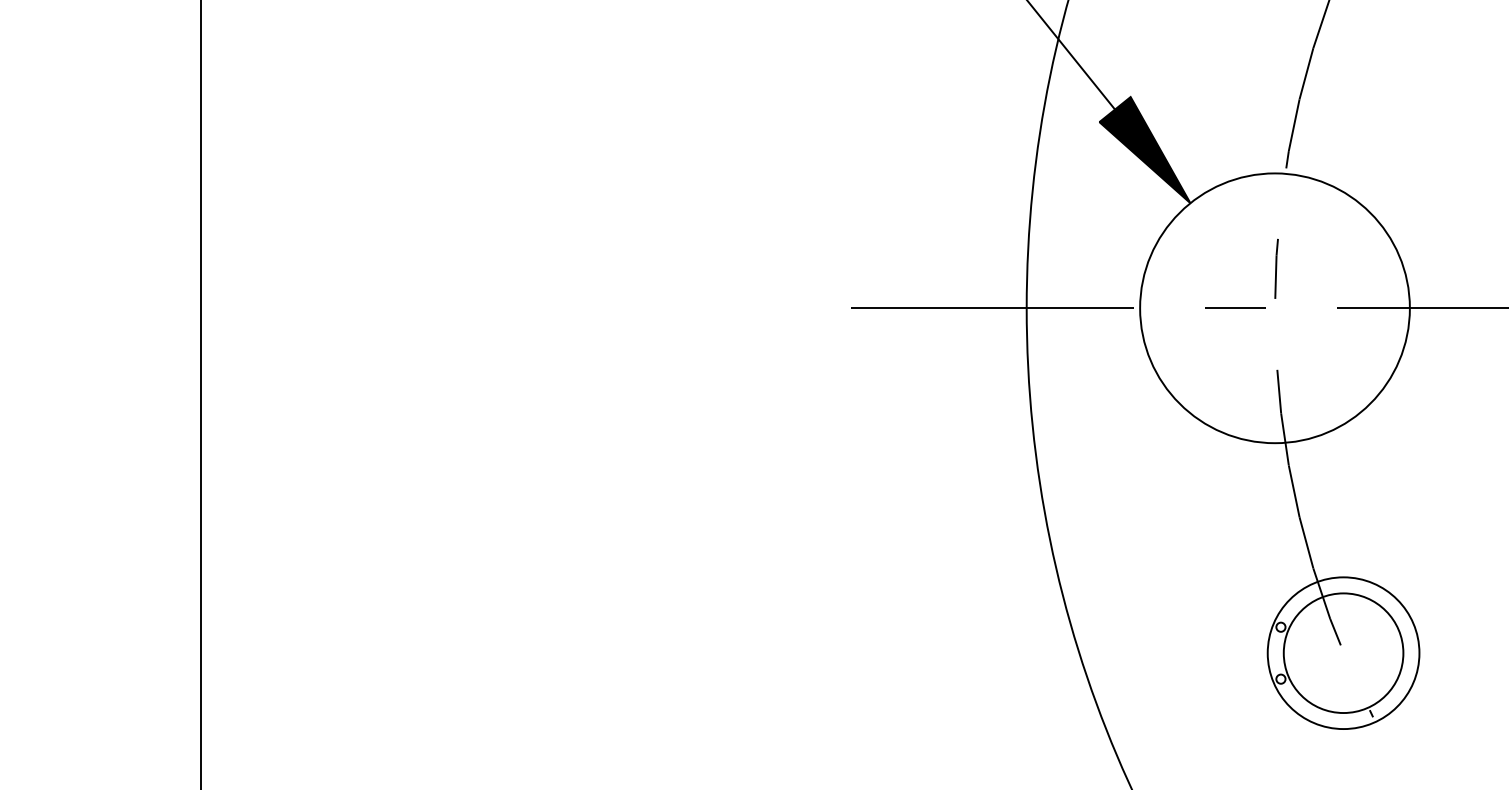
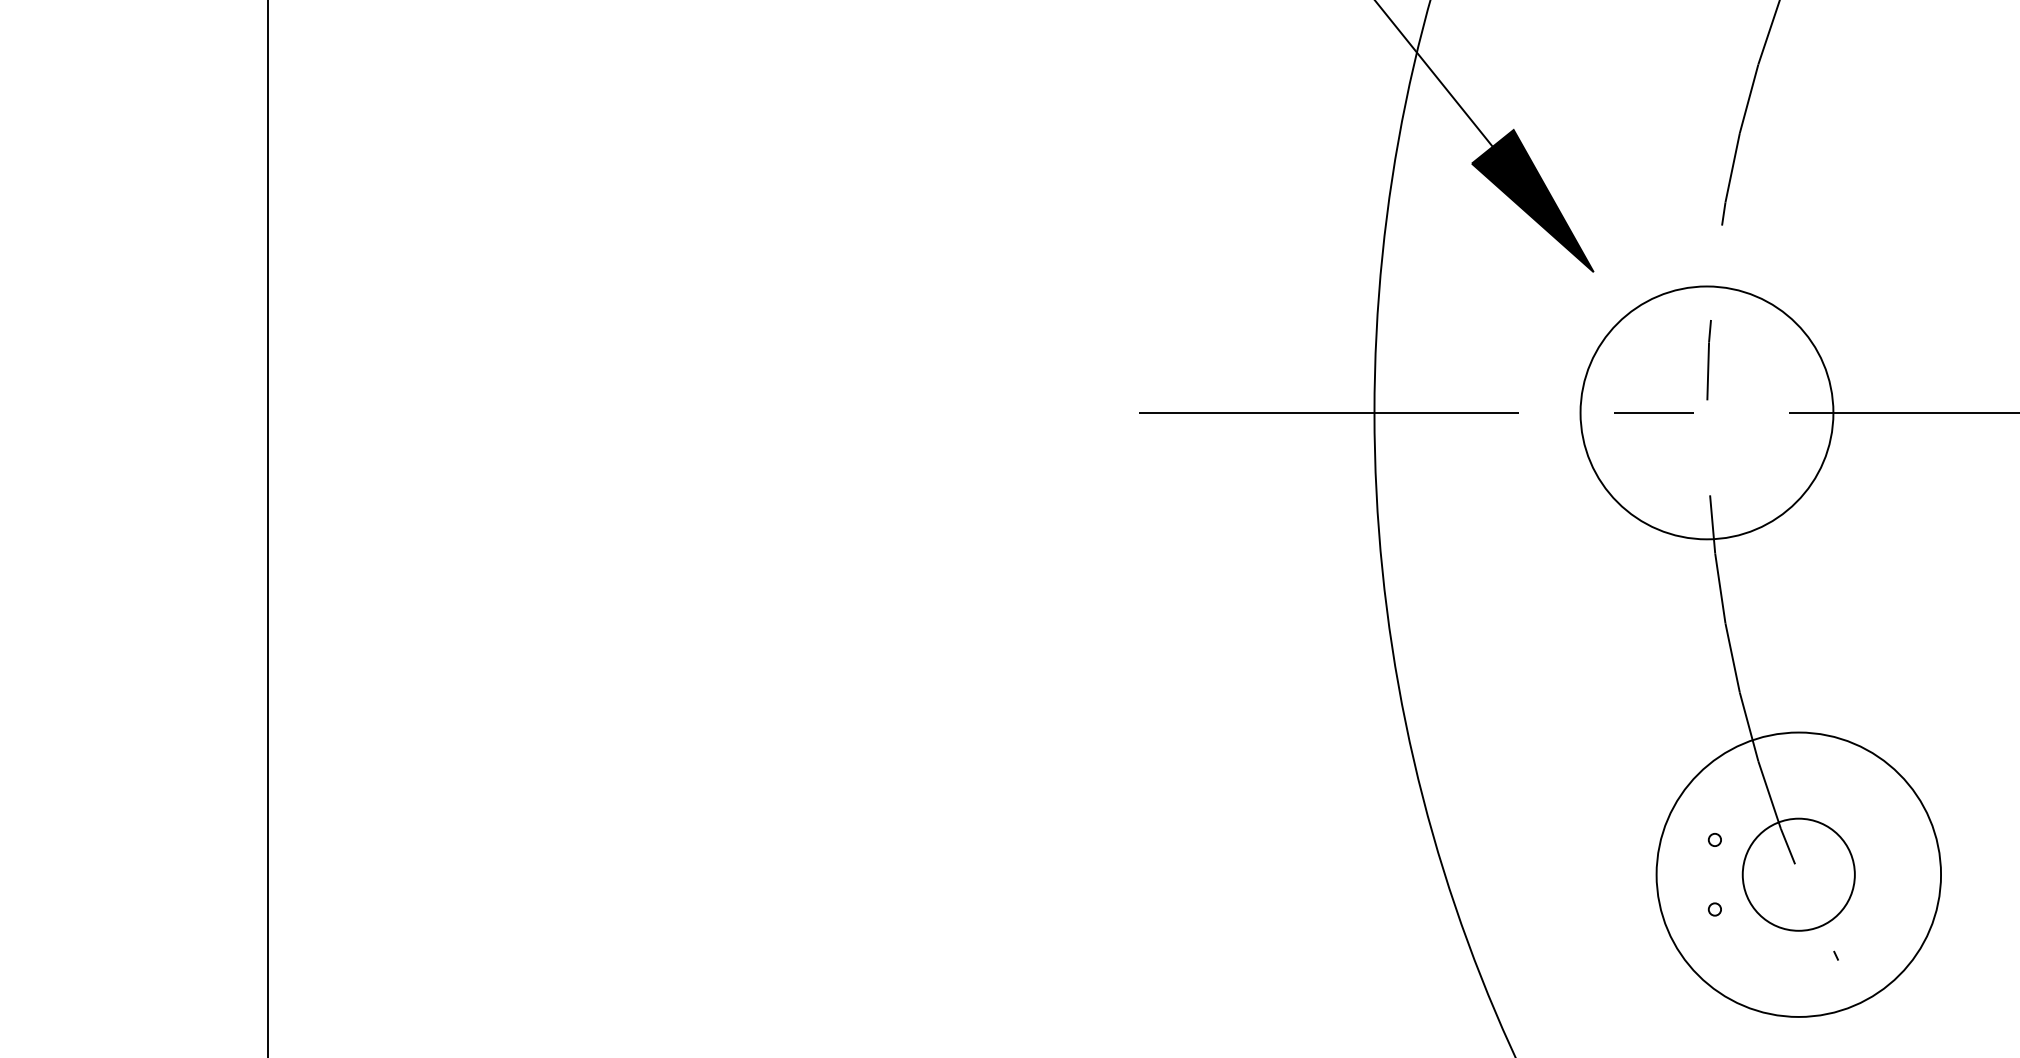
circle: (1274, 307) -> (1706, 412), size x0.7
circle: (1343, 653) -> (1798, 874), size x0.7
circle: (1343, 653) -> (1798, 874), size x1.4

